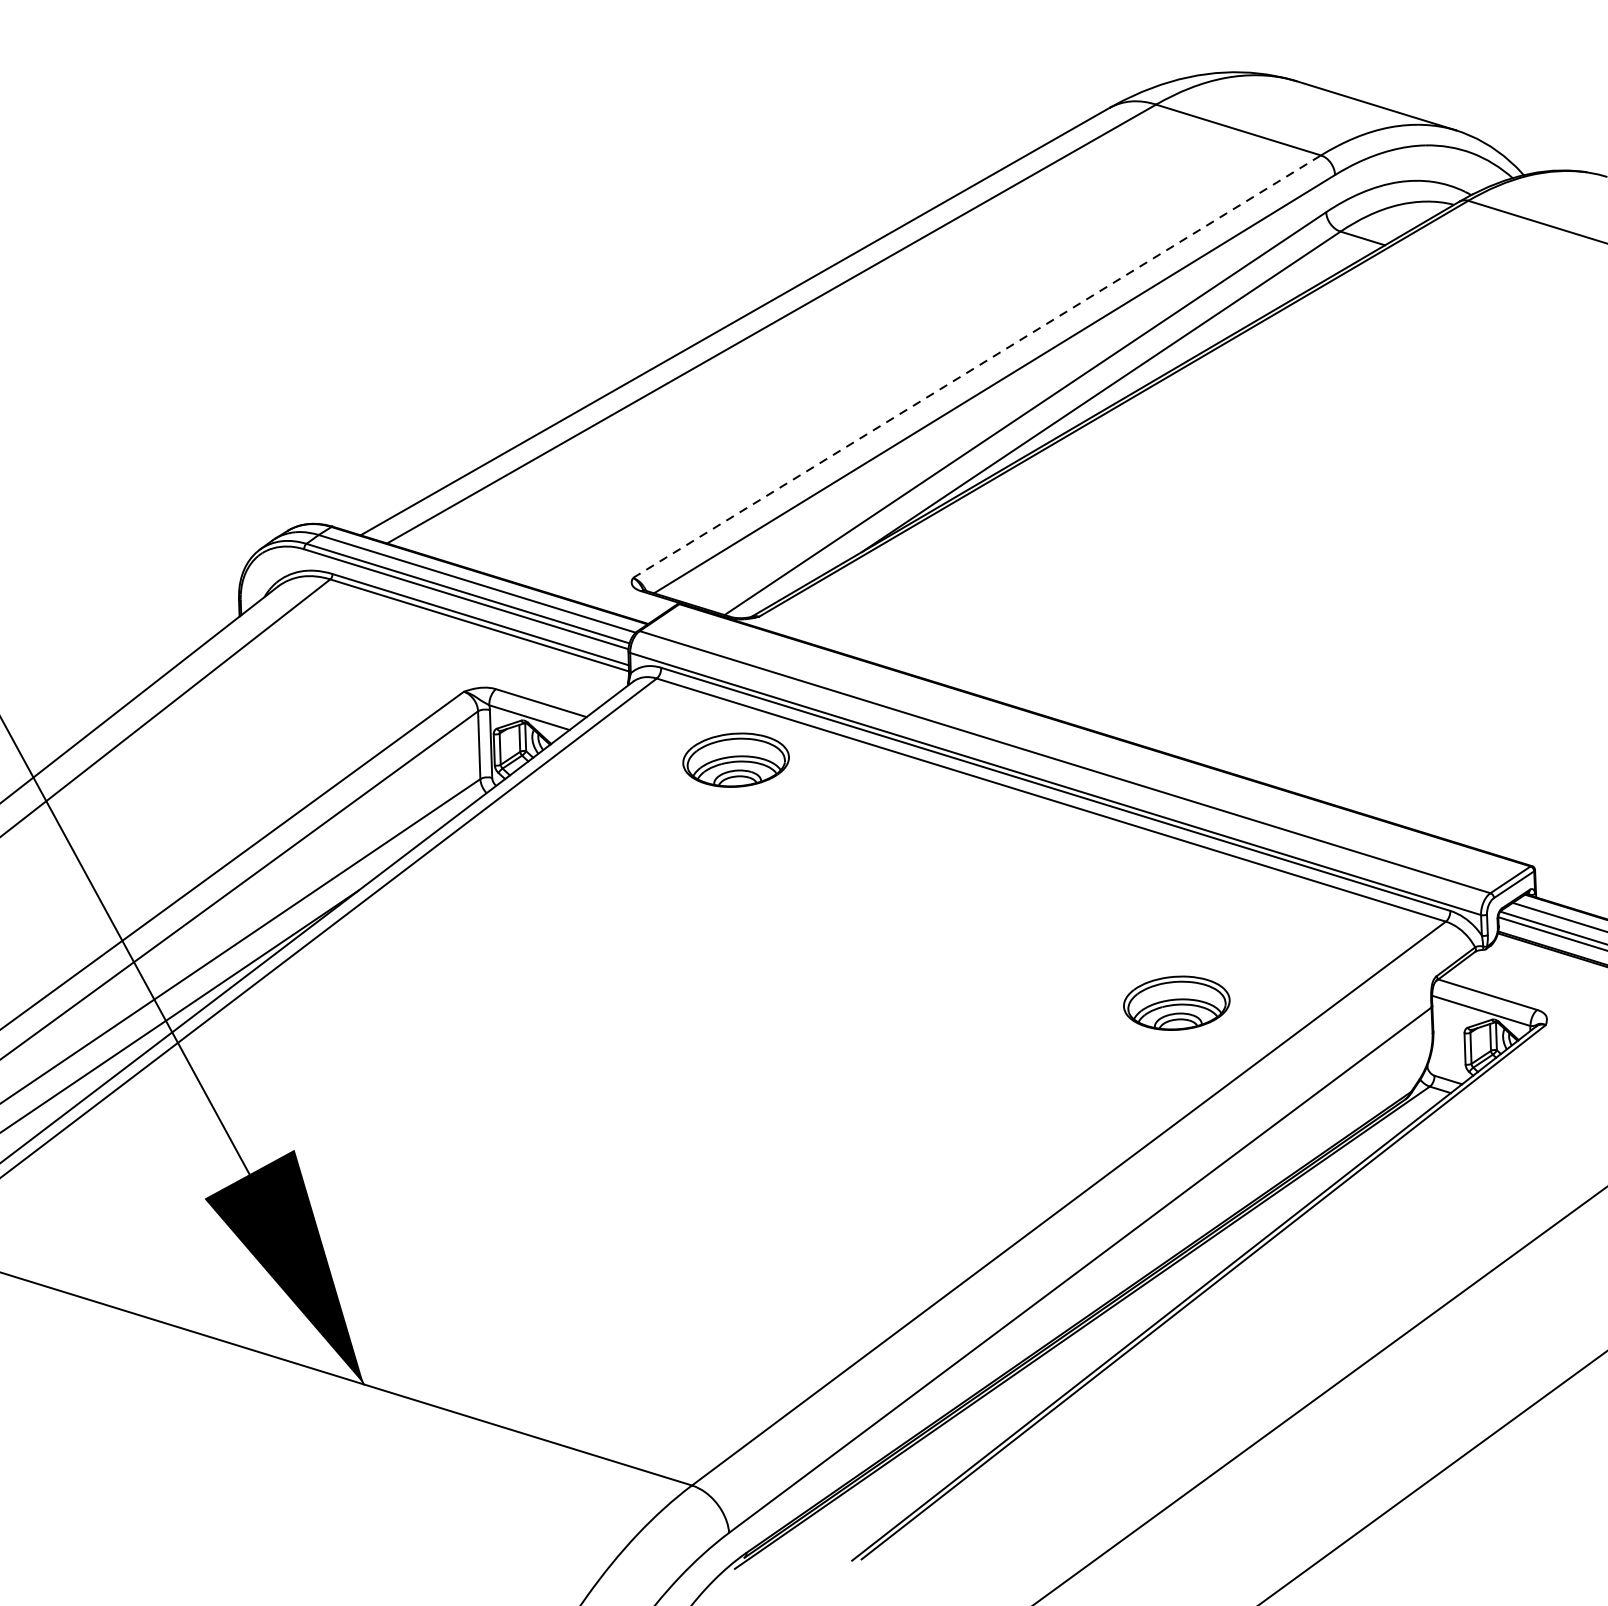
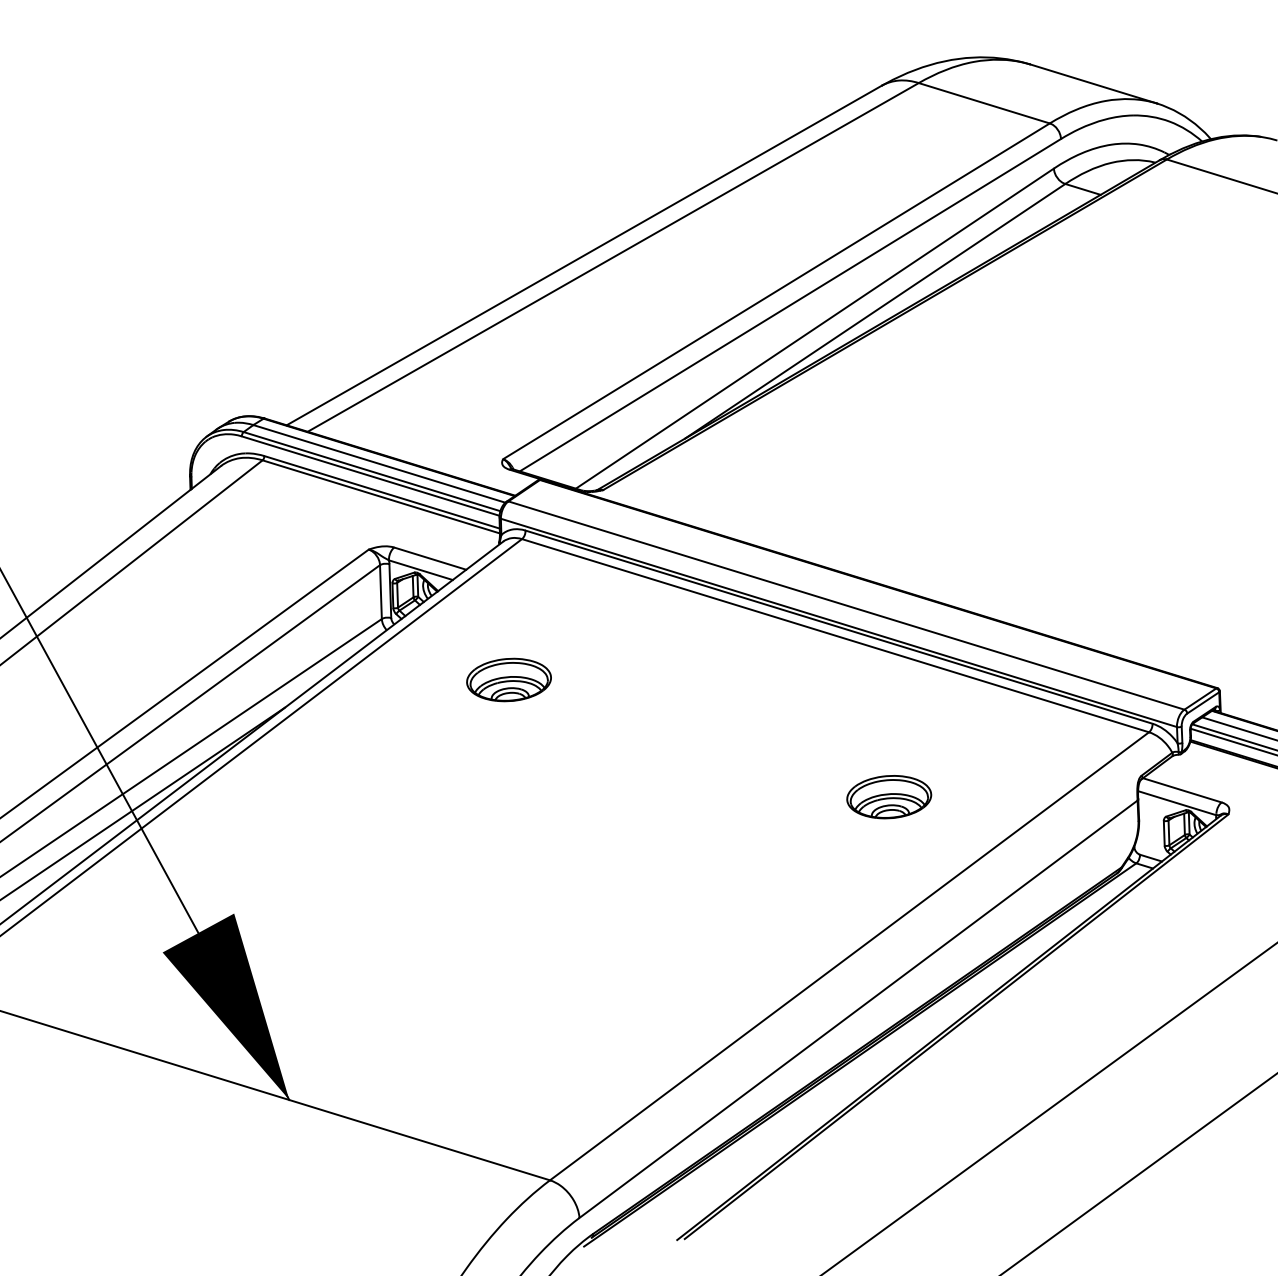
line: (977, 366) -> (776, 291), dashed -> solid
part: (735, 759) -> (508, 679), moved
part: (1177, 1003) -> (889, 797), moved

